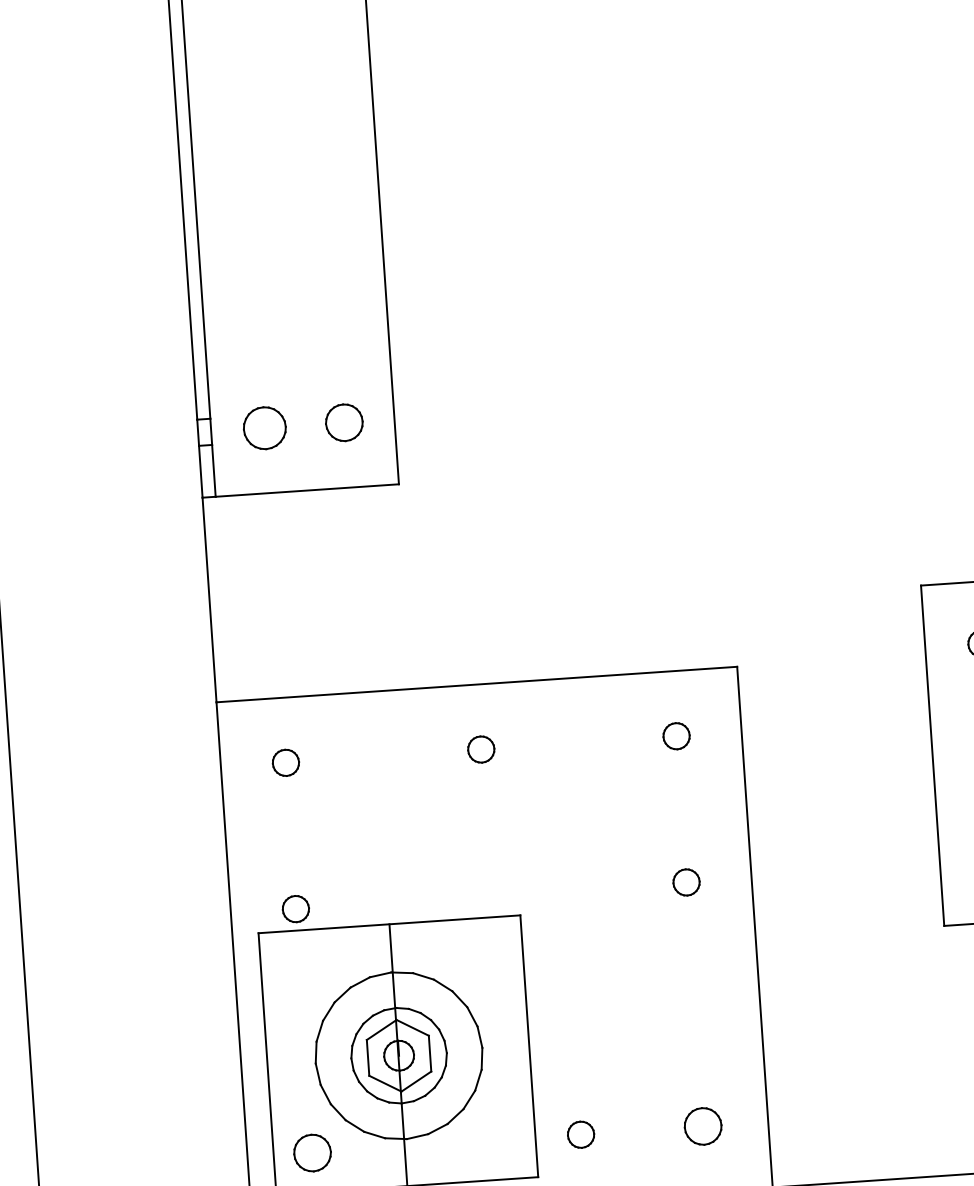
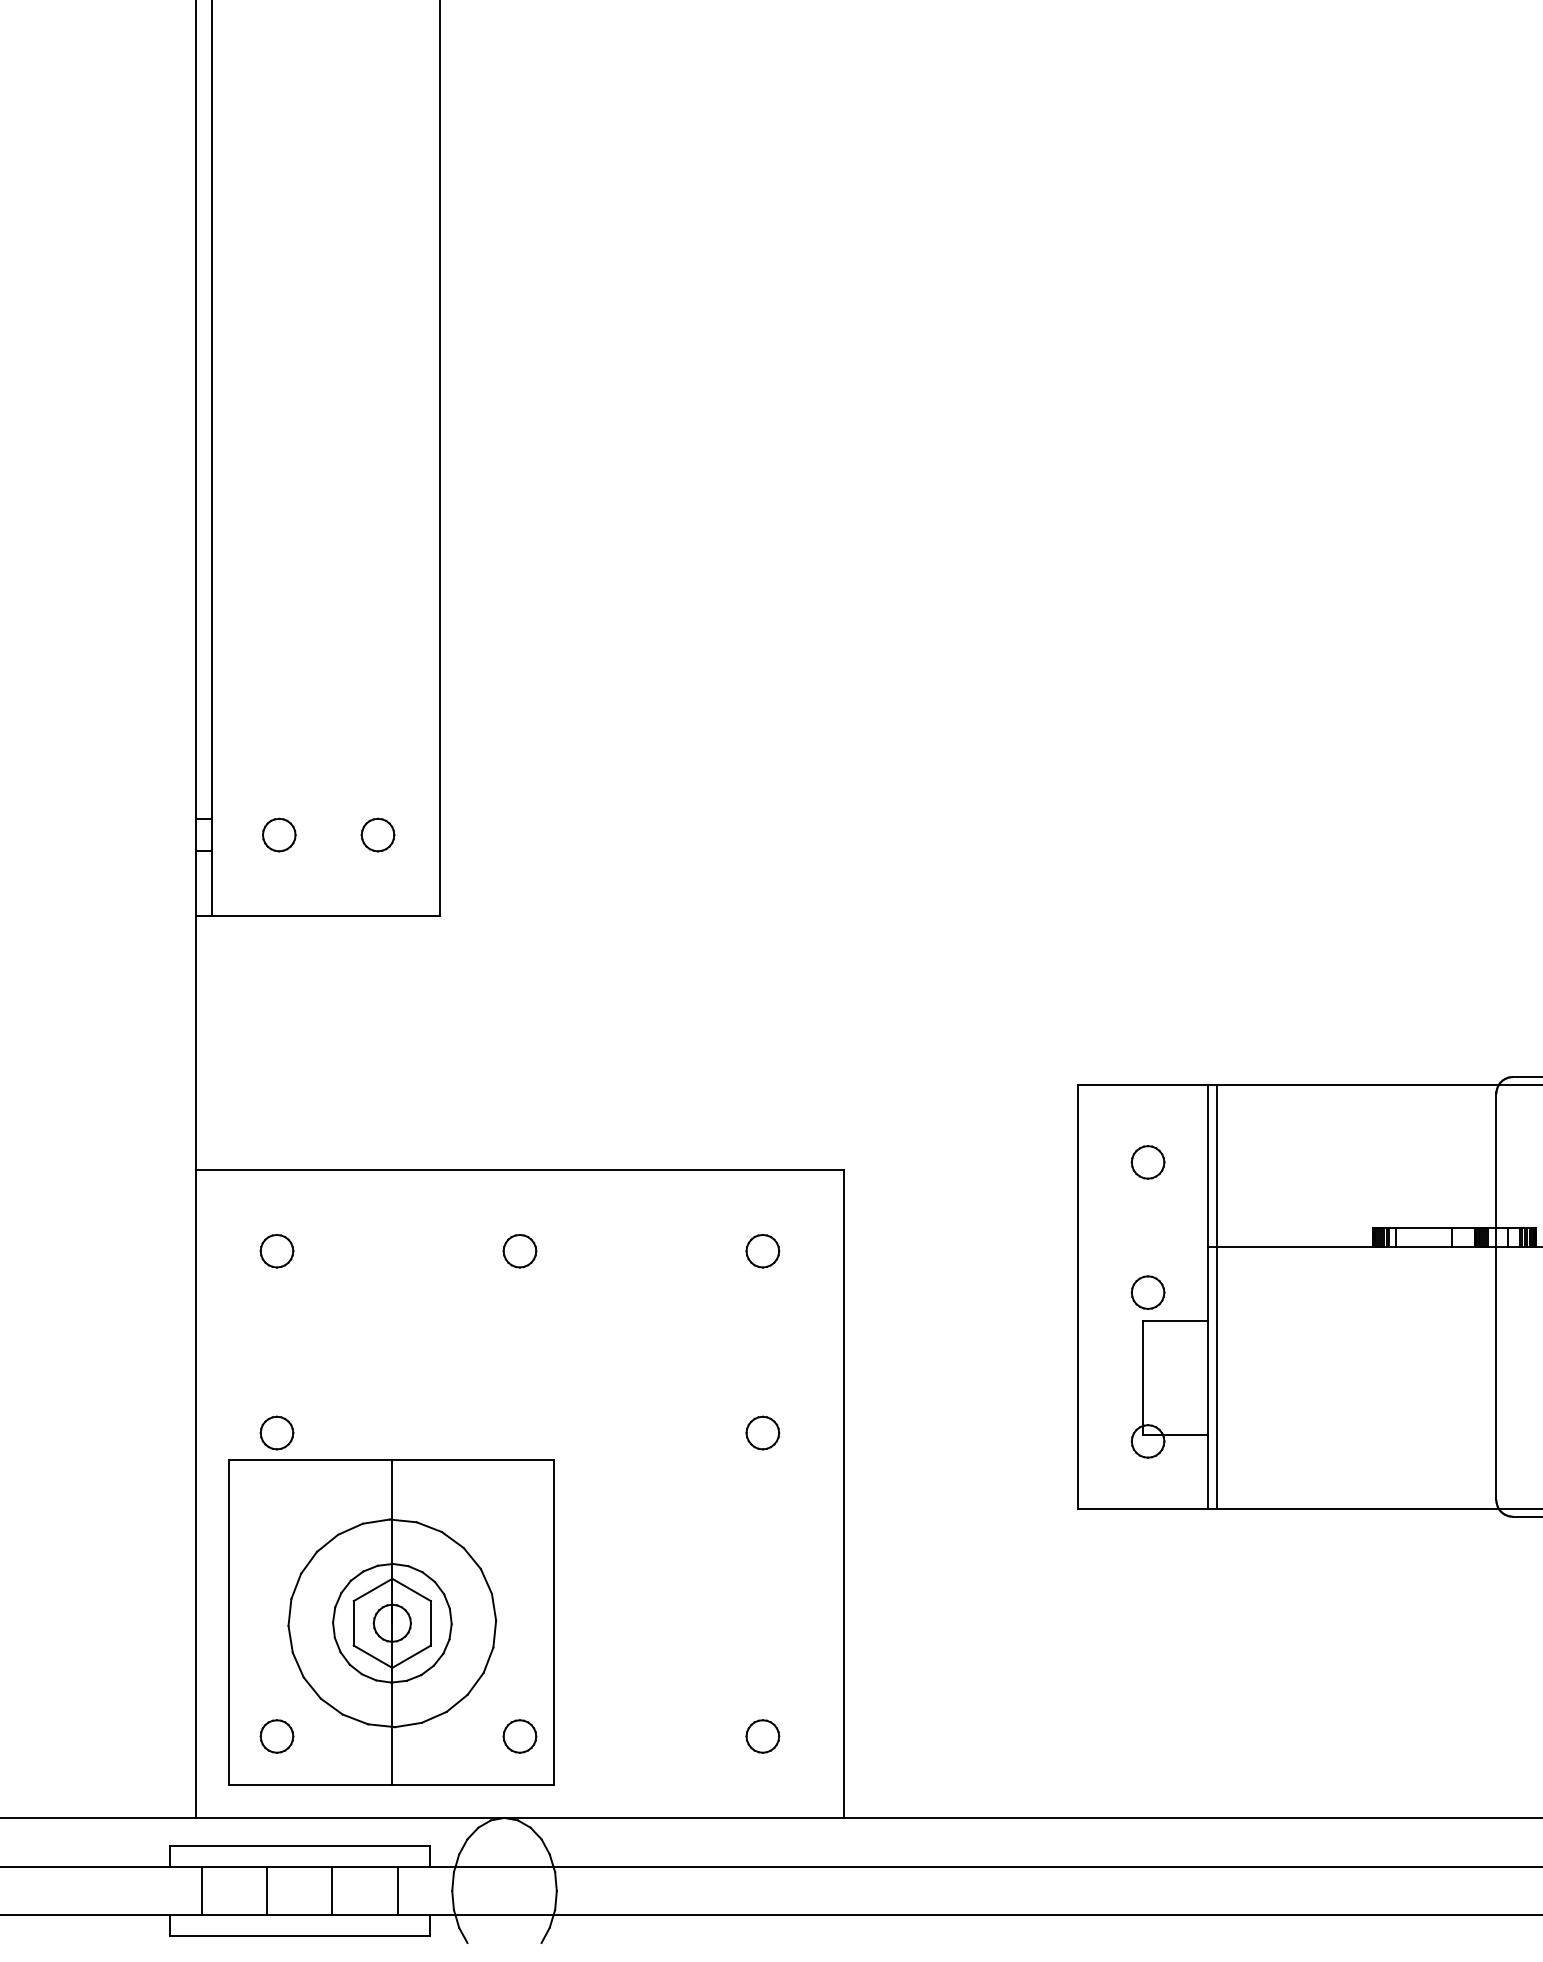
part: (343, 422) -> (377, 834), size x0.71
part: (265, 427) -> (279, 834), size x0.62
part: (702, 1126) -> (762, 1736), size x0.71
part: (580, 1134) -> (519, 1736), moved
part: (312, 1153) -> (276, 1736), size x0.71

